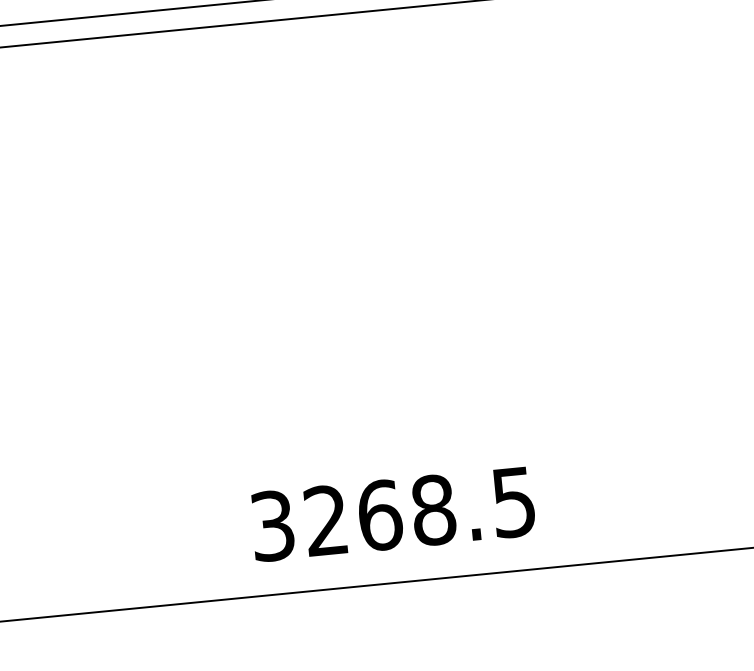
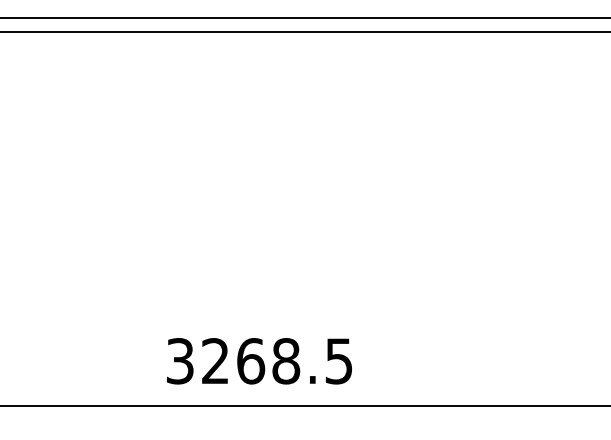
text: (393, 514) -> (259, 361), moved

